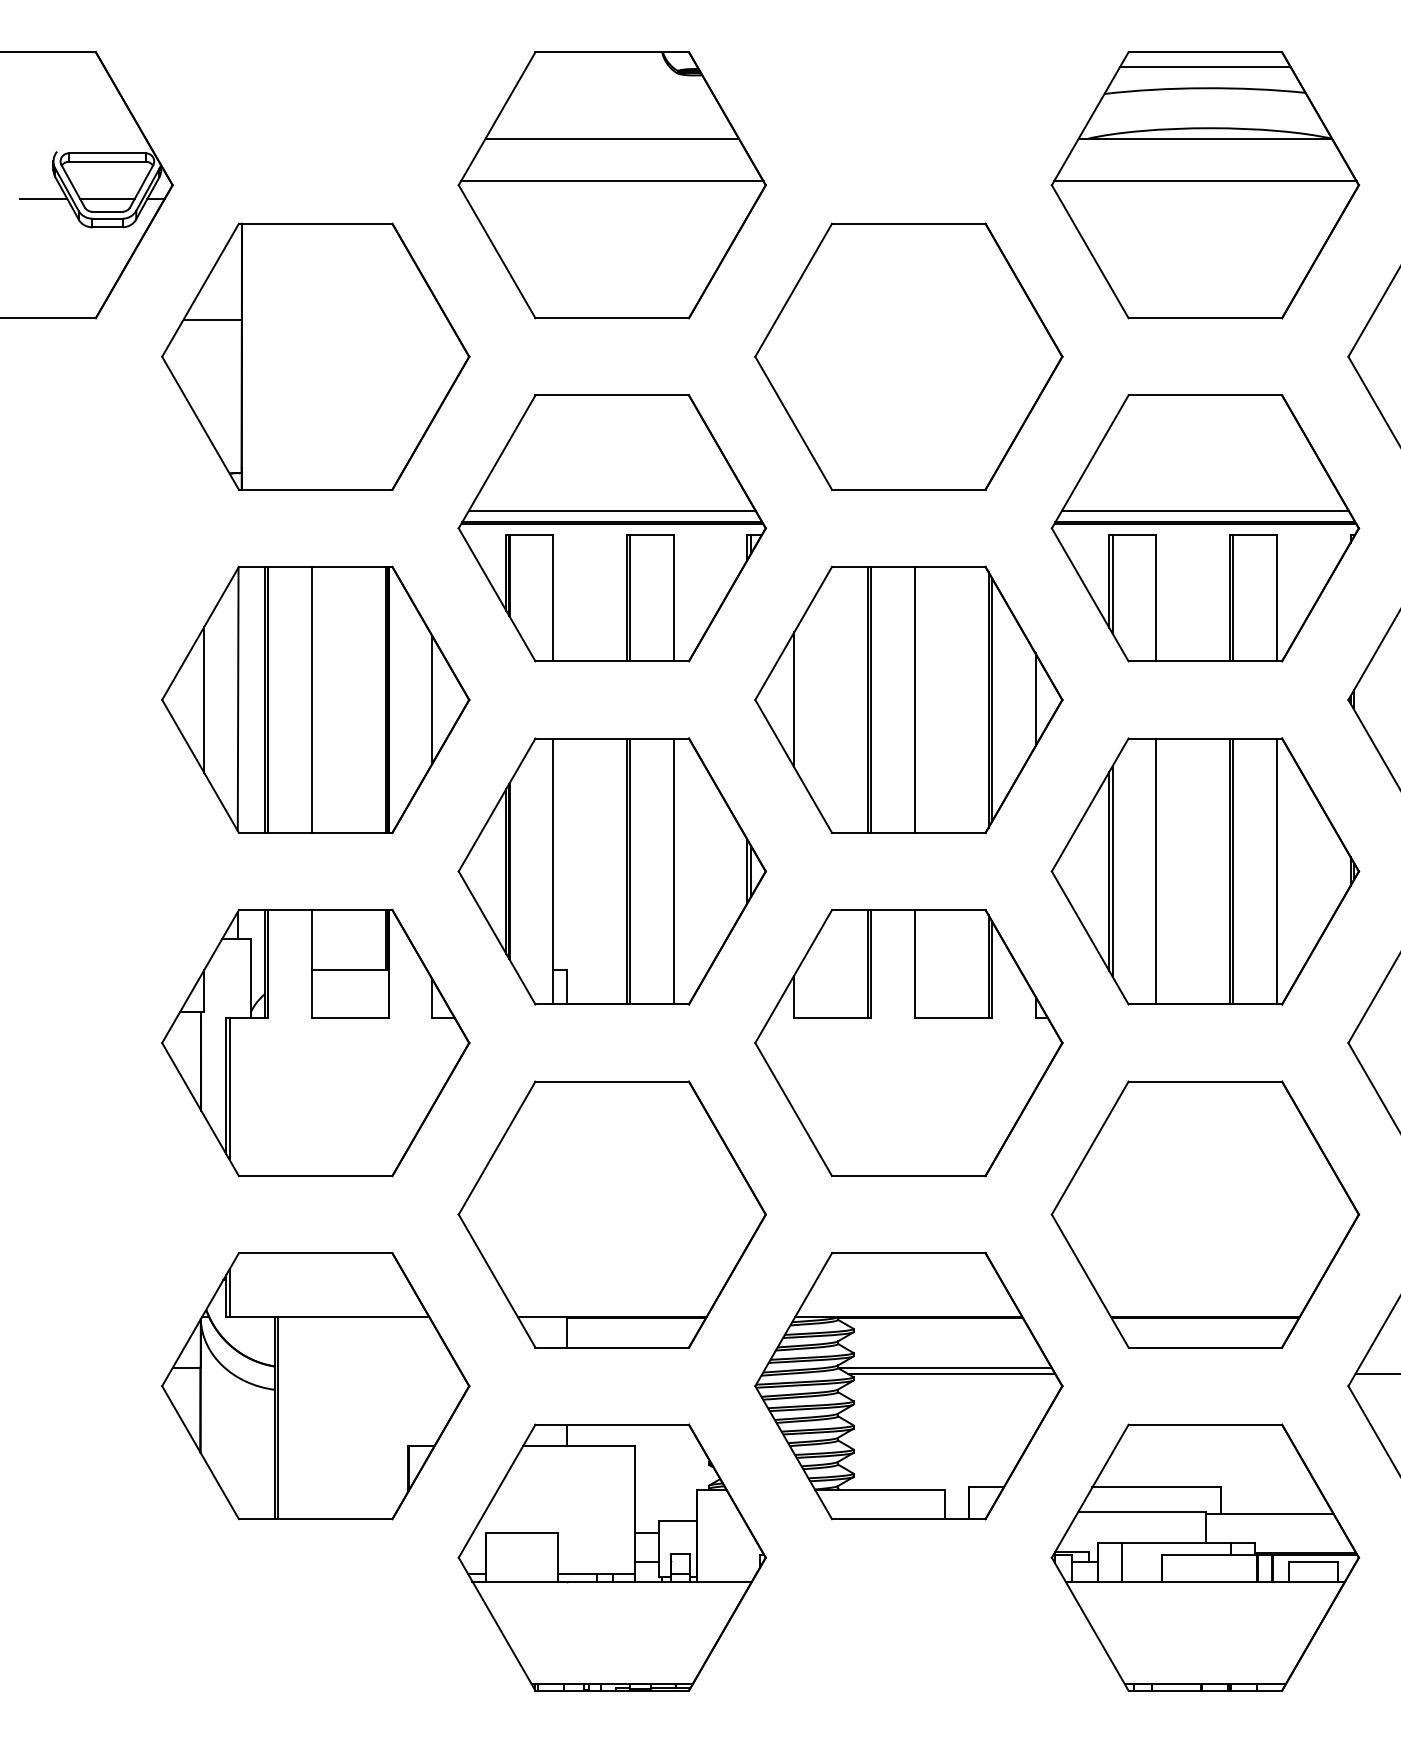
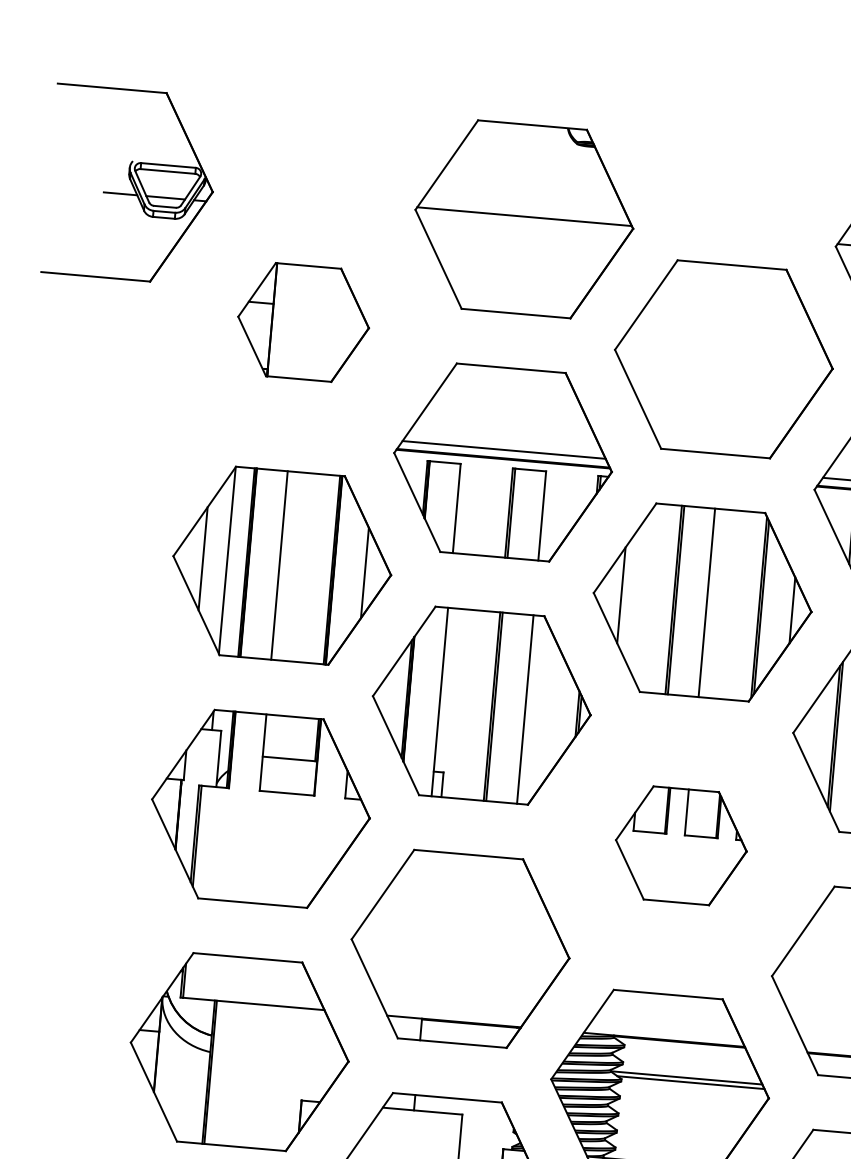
line: (611, 138) -> (526, 186), removed
part: (315, 356) -> (303, 322), size x0.6
part: (908, 1043) -> (681, 845), size x0.6

